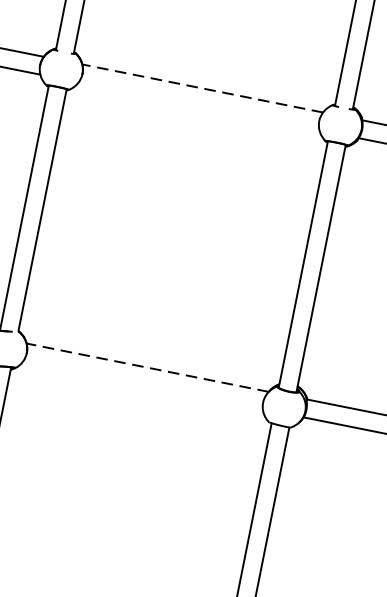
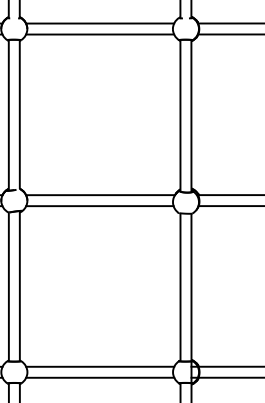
line: (201, 88) -> (99, 23), dashed -> solid
line: (199, 106) -> (100, 34), added
line: (147, 368) -> (100, 195), dashed -> solid
line: (142, 385) -> (99, 206), added

